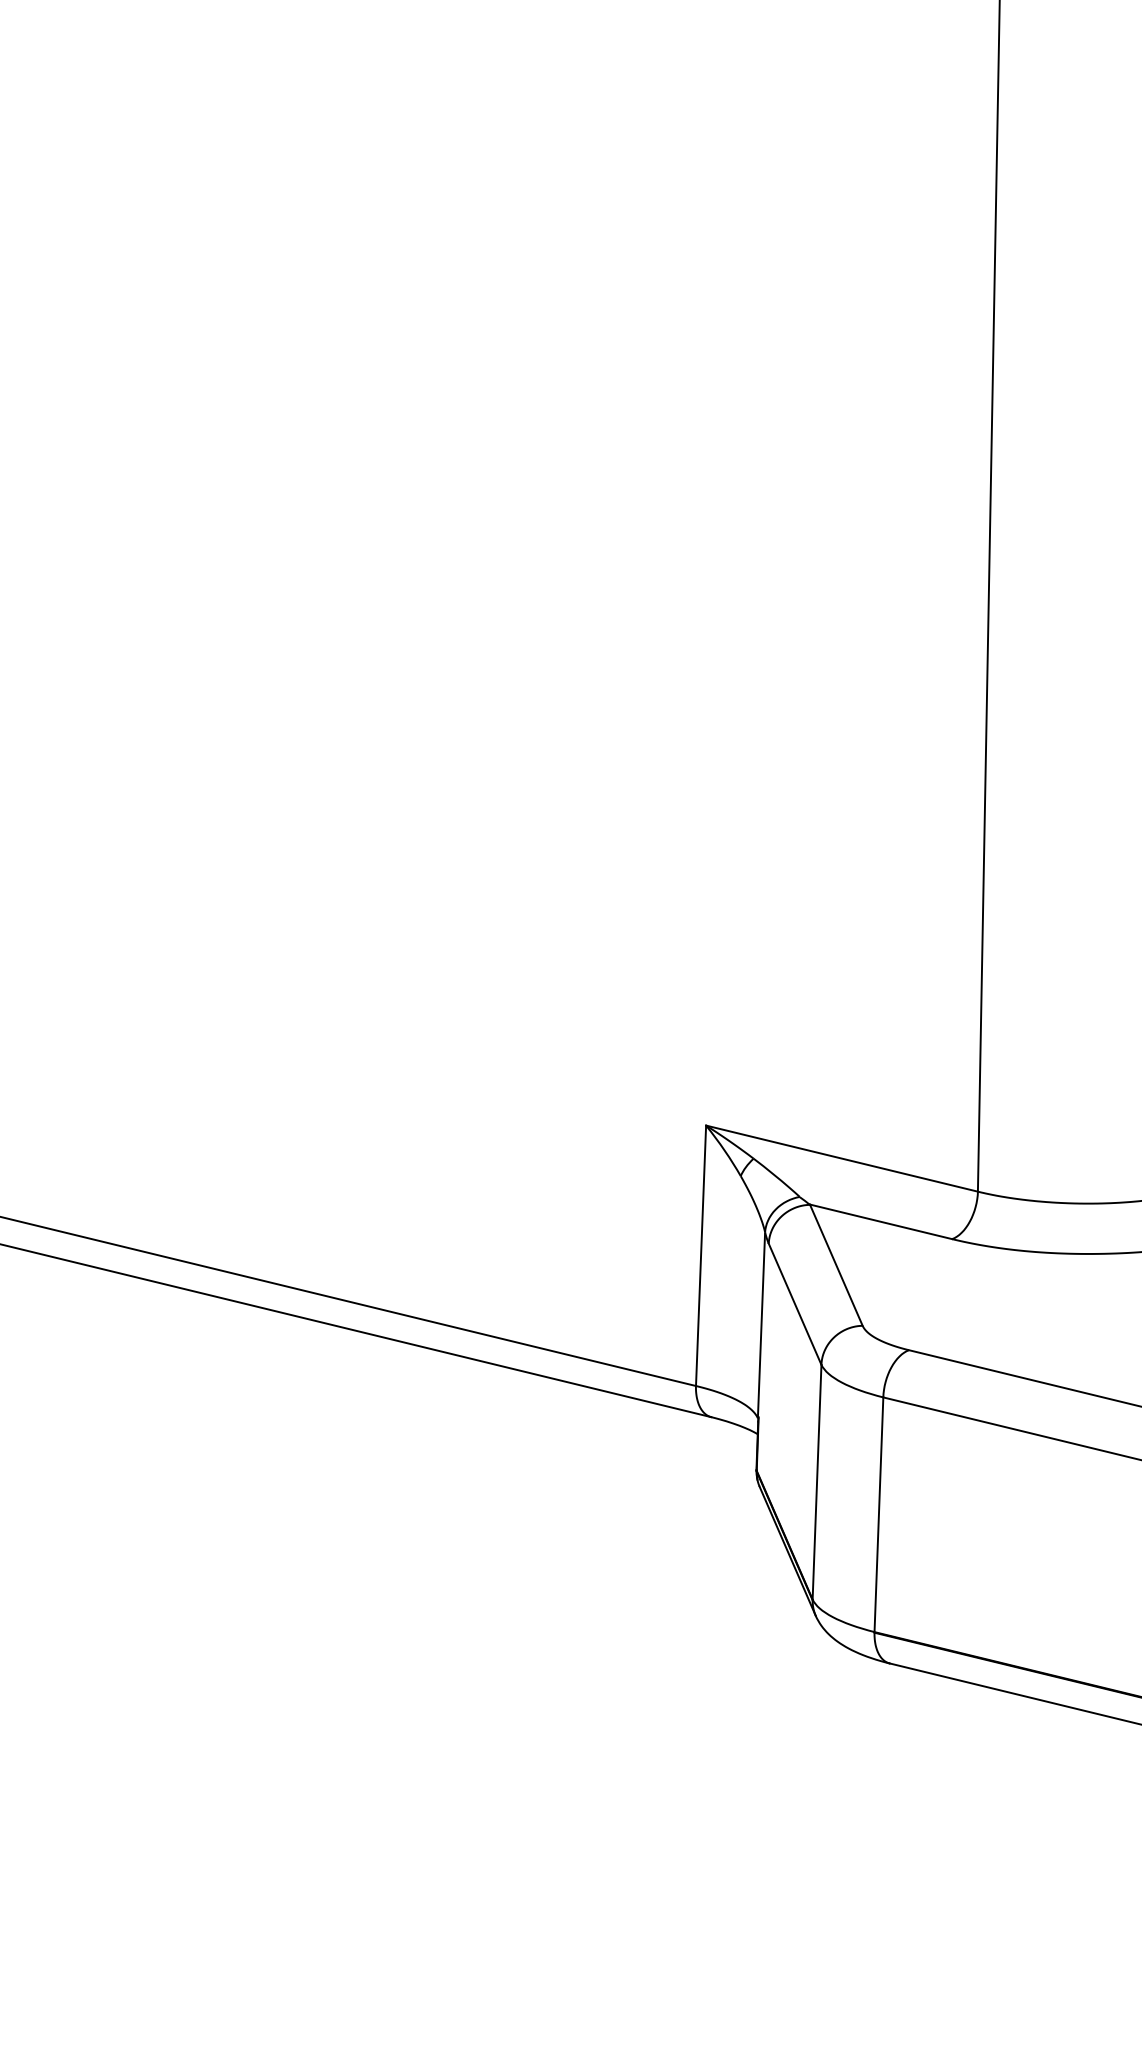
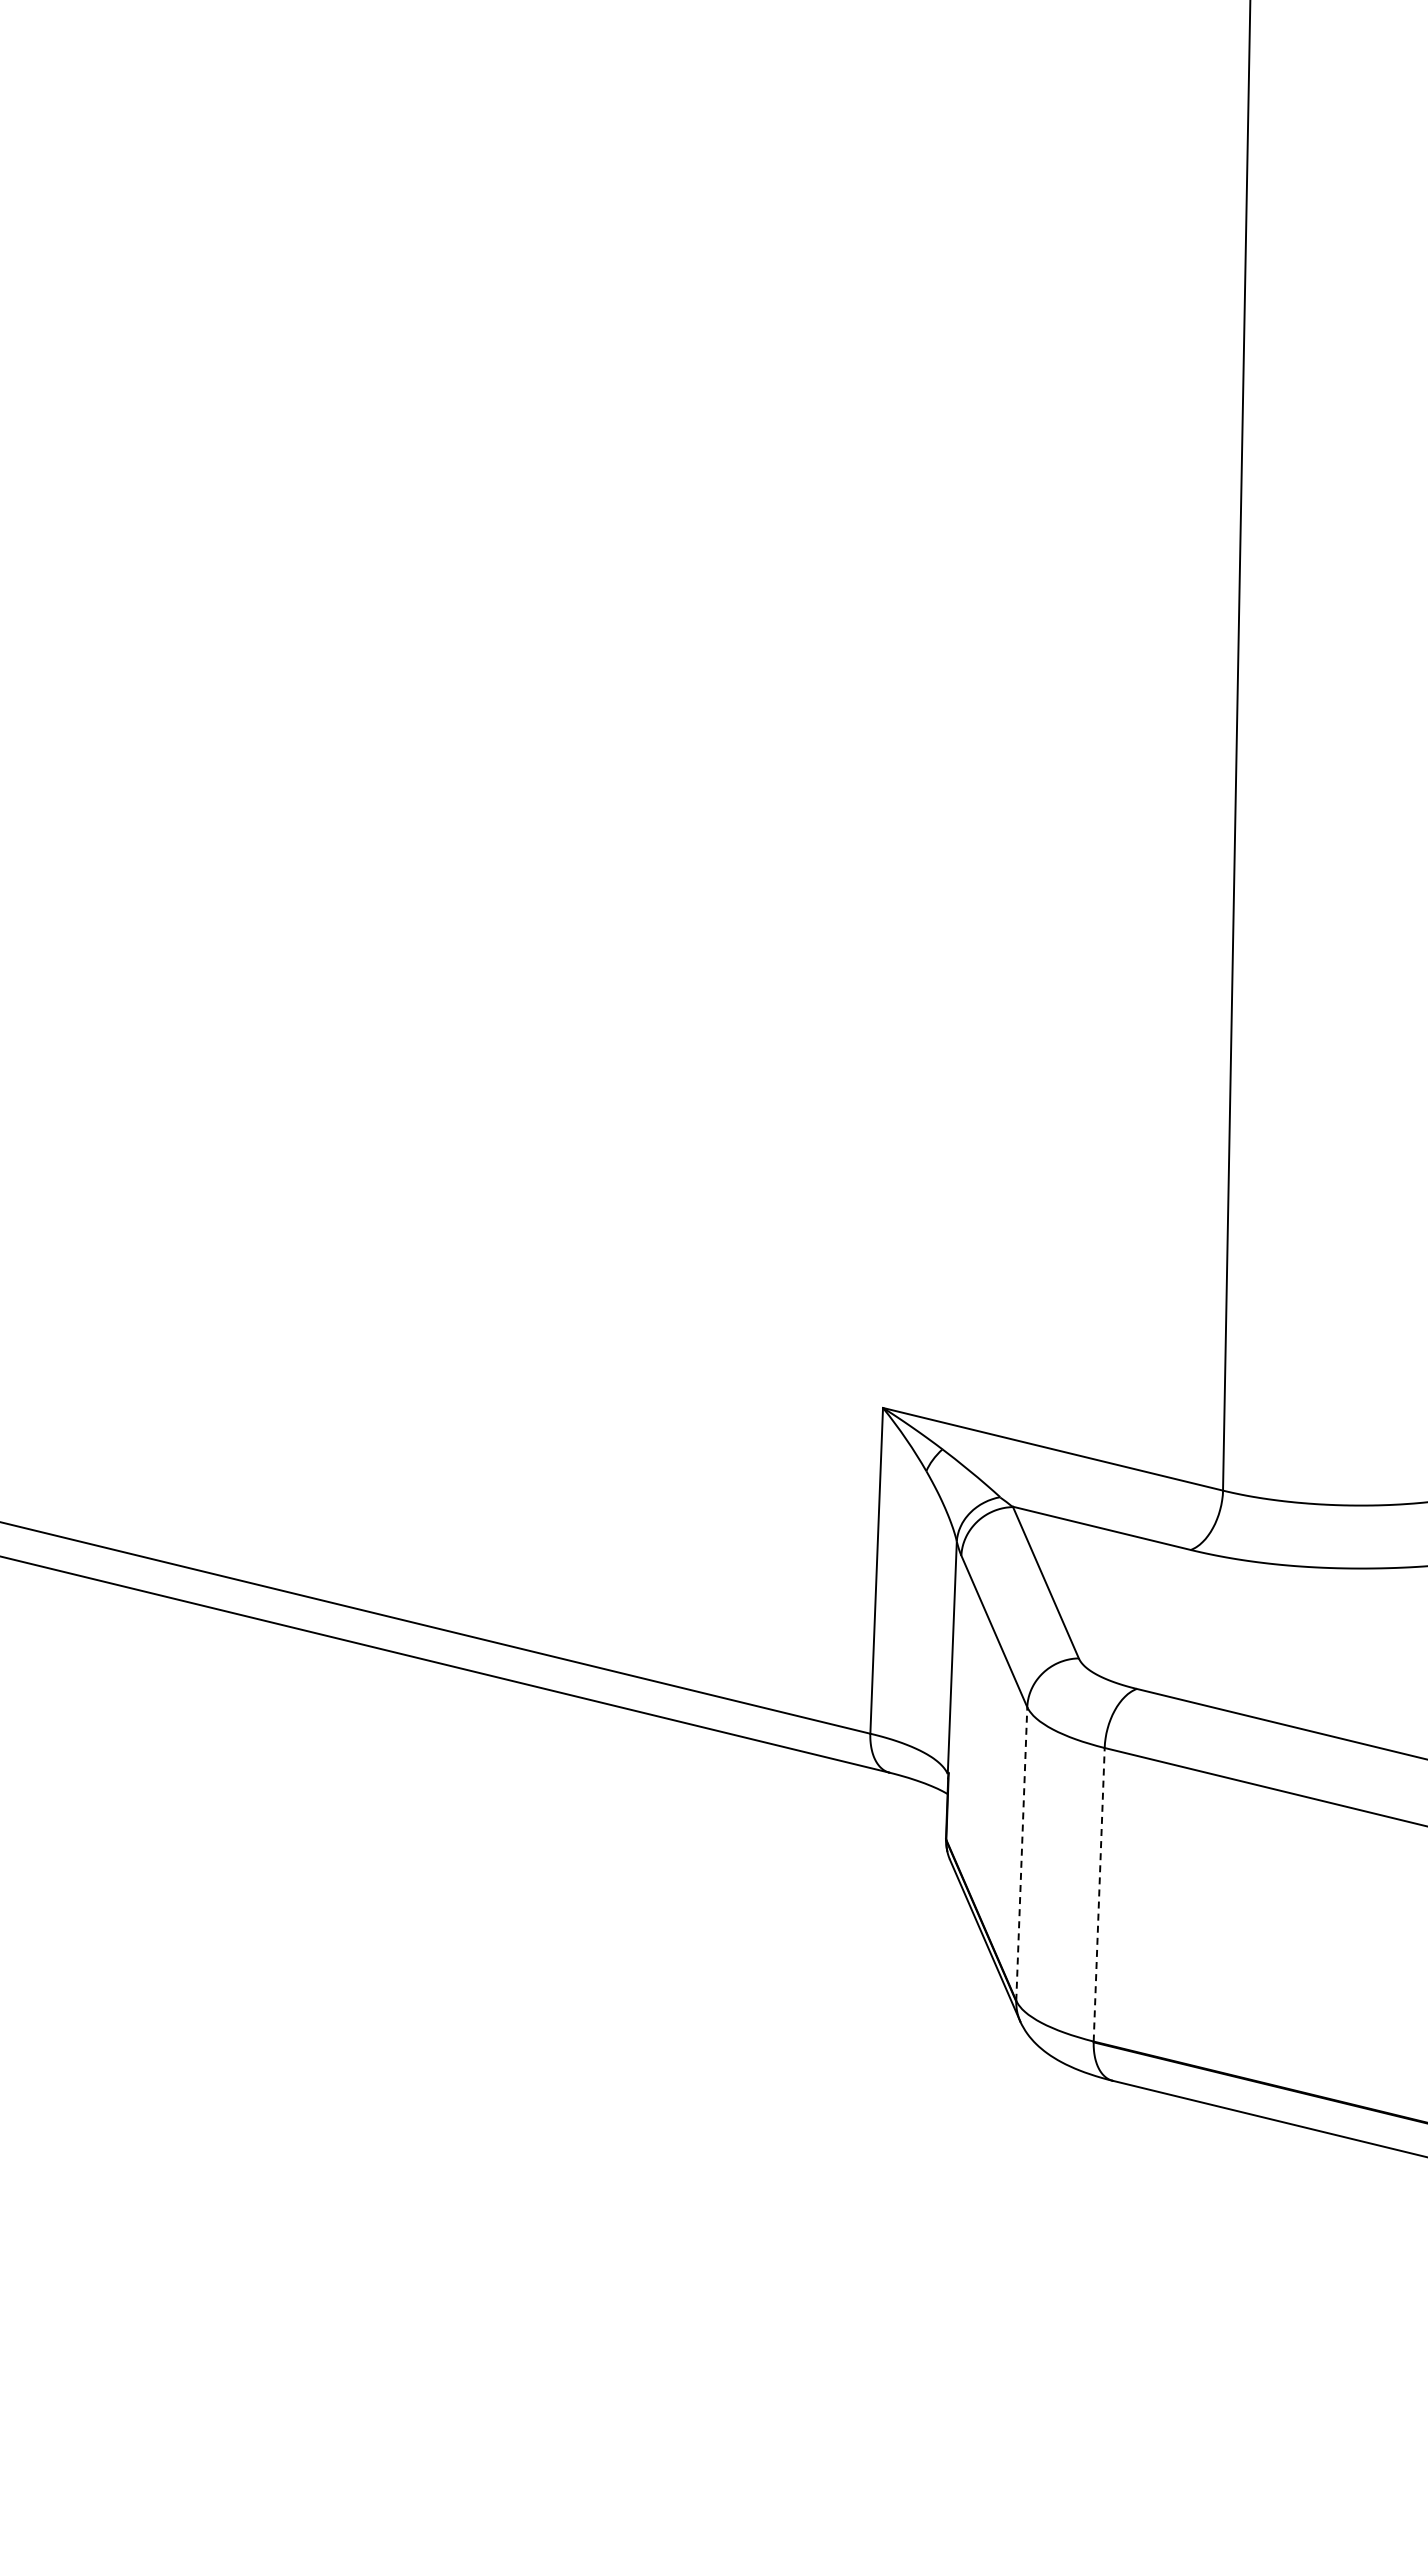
line: (816, 1482) -> (1021, 1854), solid -> dashed
line: (879, 1514) -> (1099, 1894), solid -> dashed

